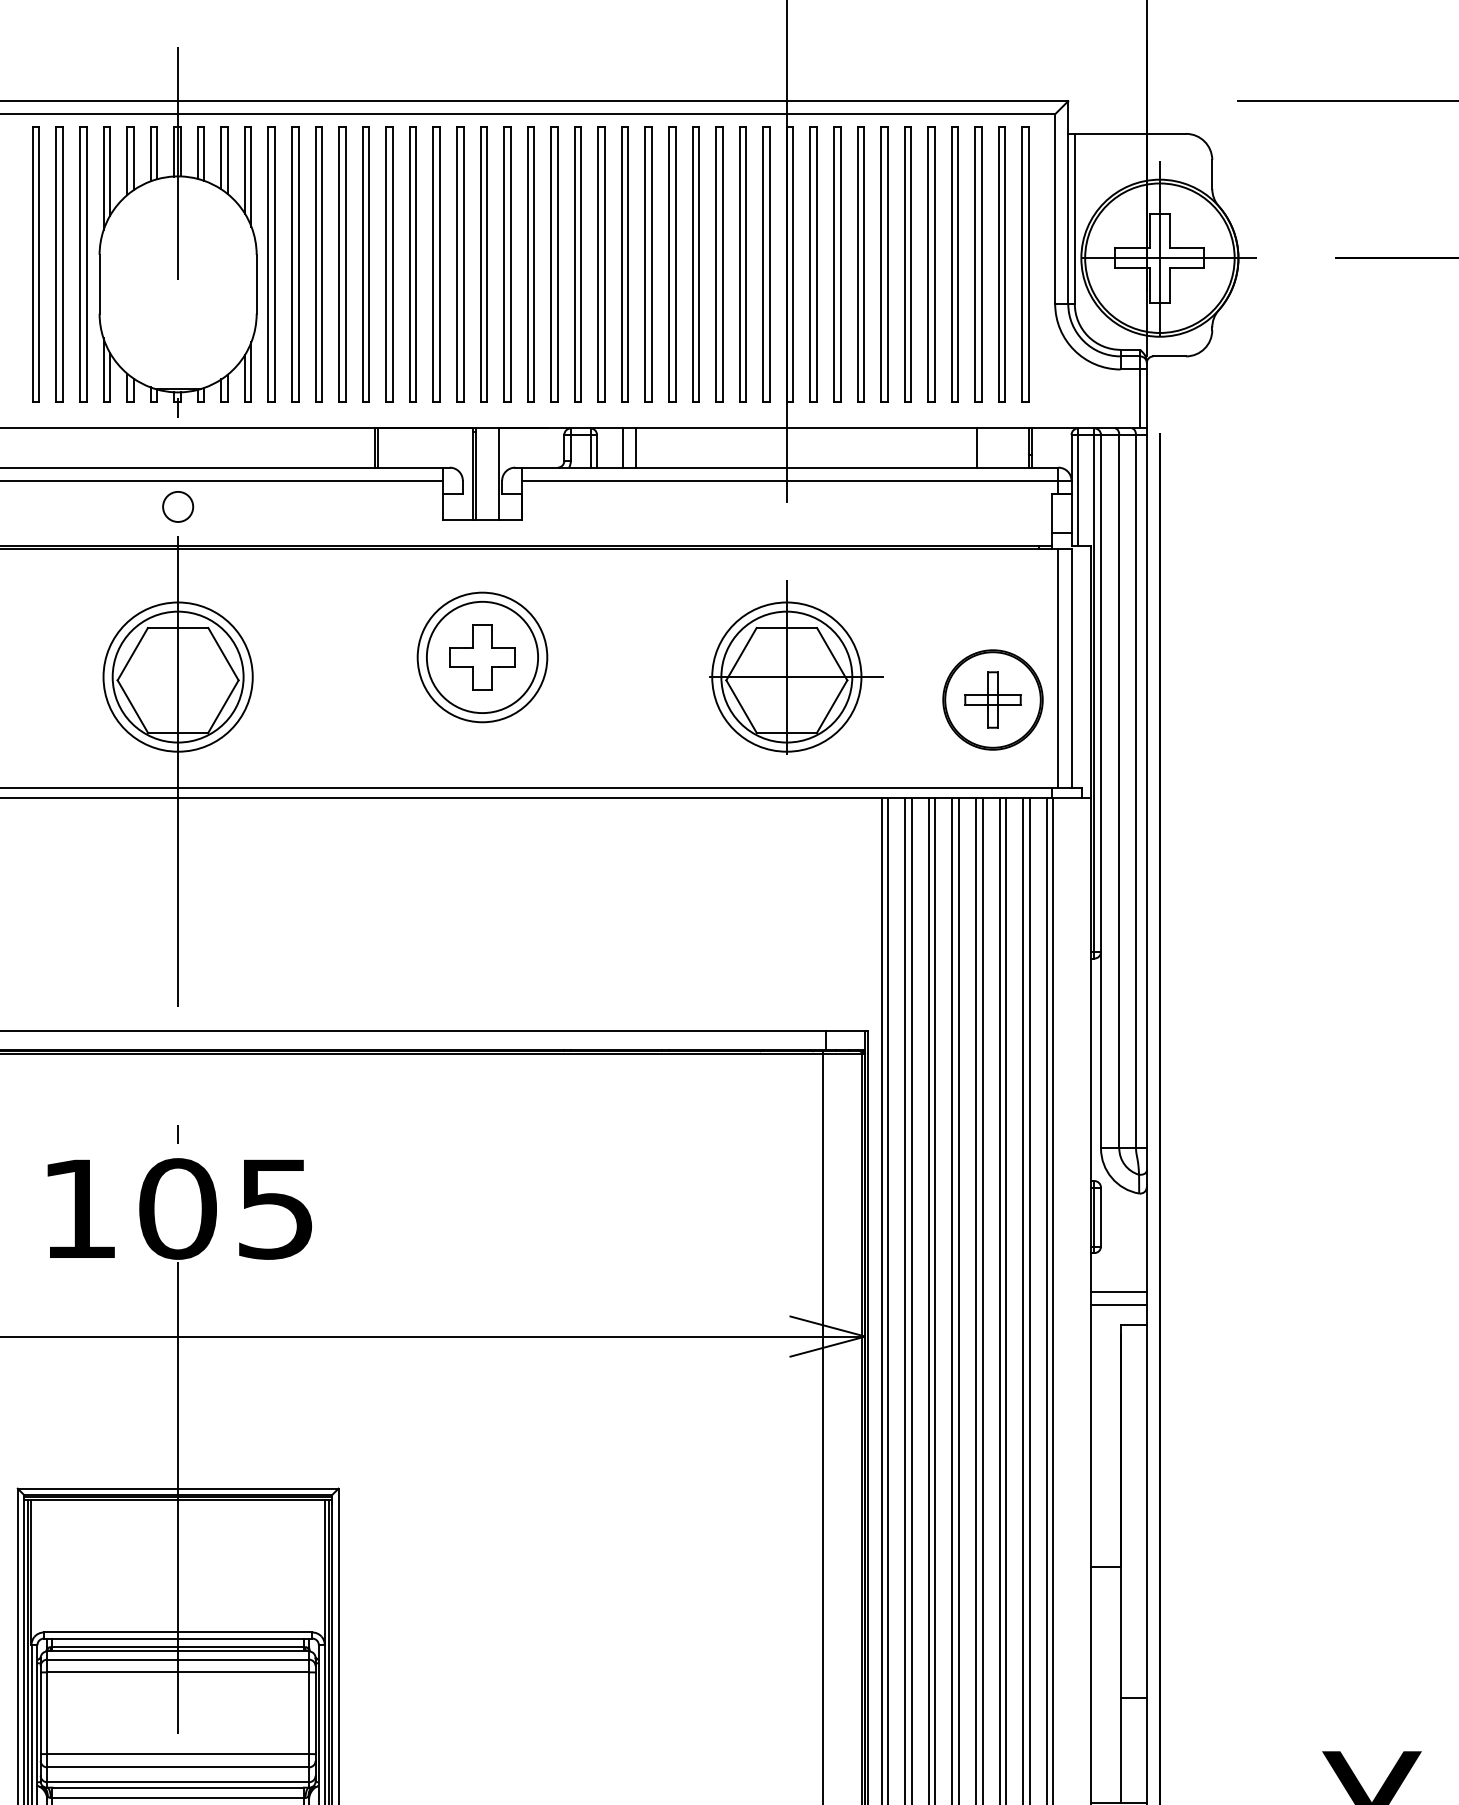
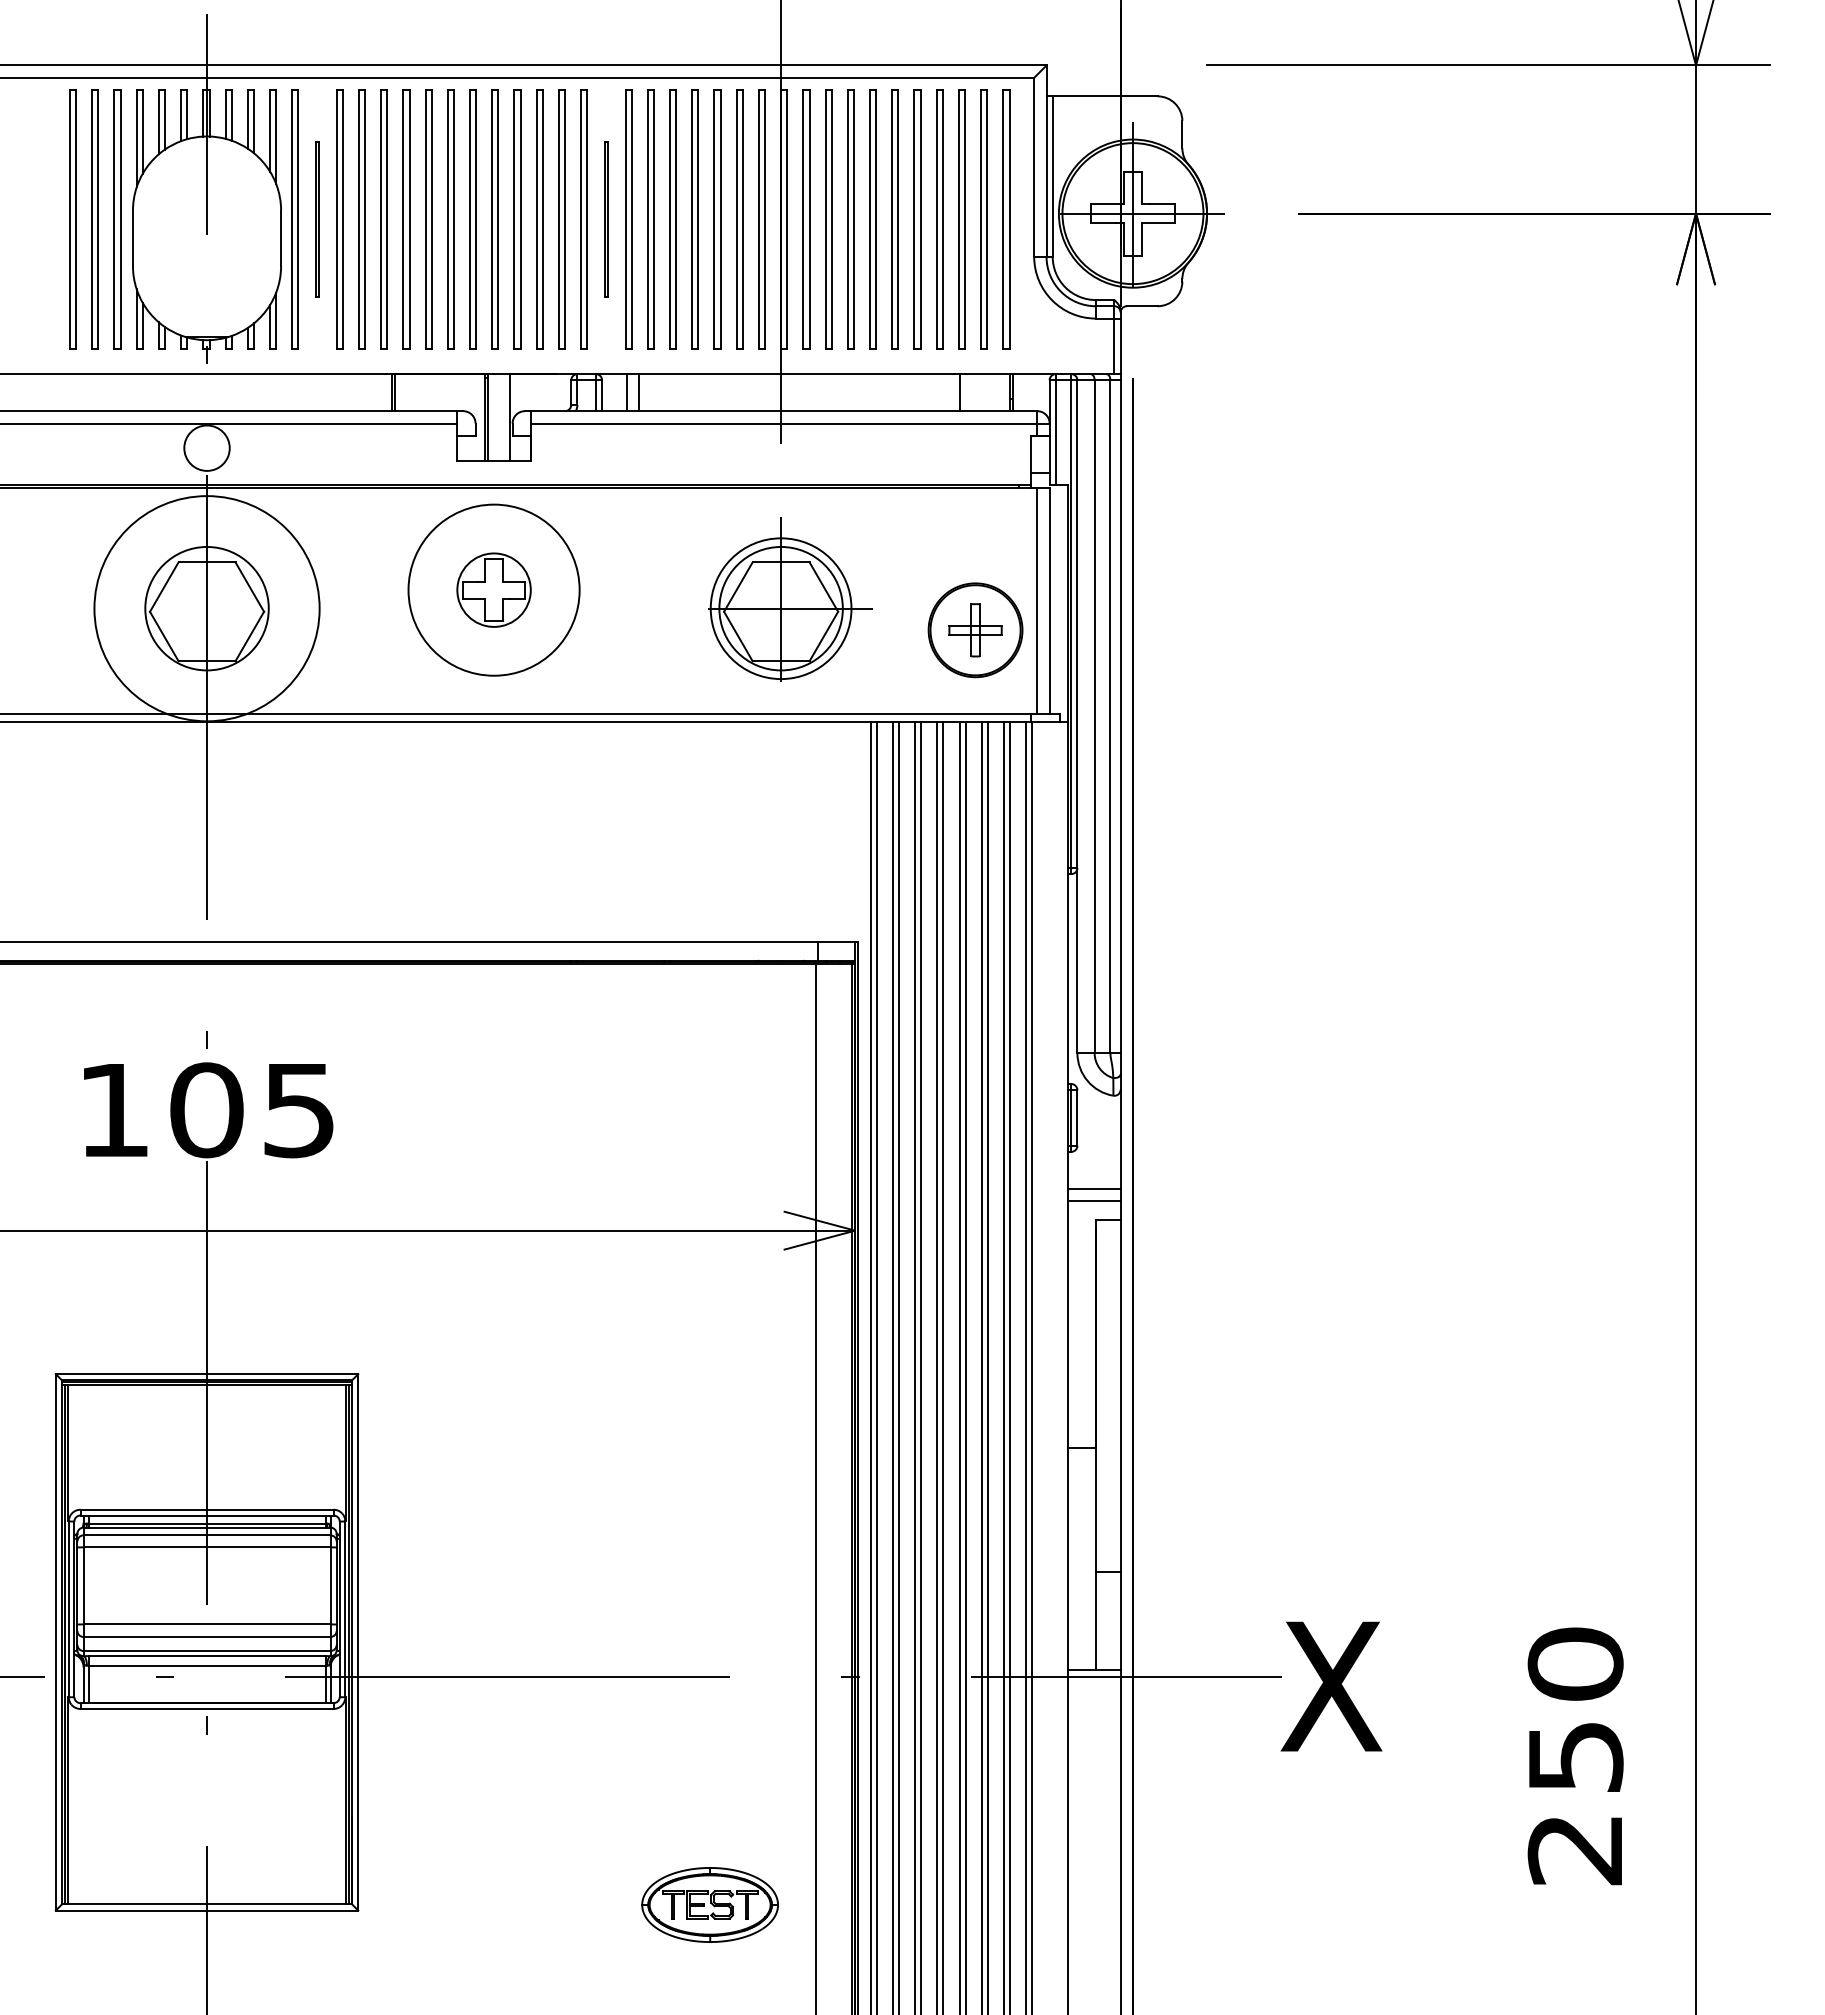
part: (295, 264) -> (317, 219), size x0.6
part: (601, 264) -> (606, 219), size x0.6
circle: (177, 507) -> (206, 448), size x1.6
circle: (481, 656) -> (493, 589), size x0.7
circle: (481, 657) -> (493, 590), size x1.4
circle: (177, 676) -> (206, 608), size x1.6

